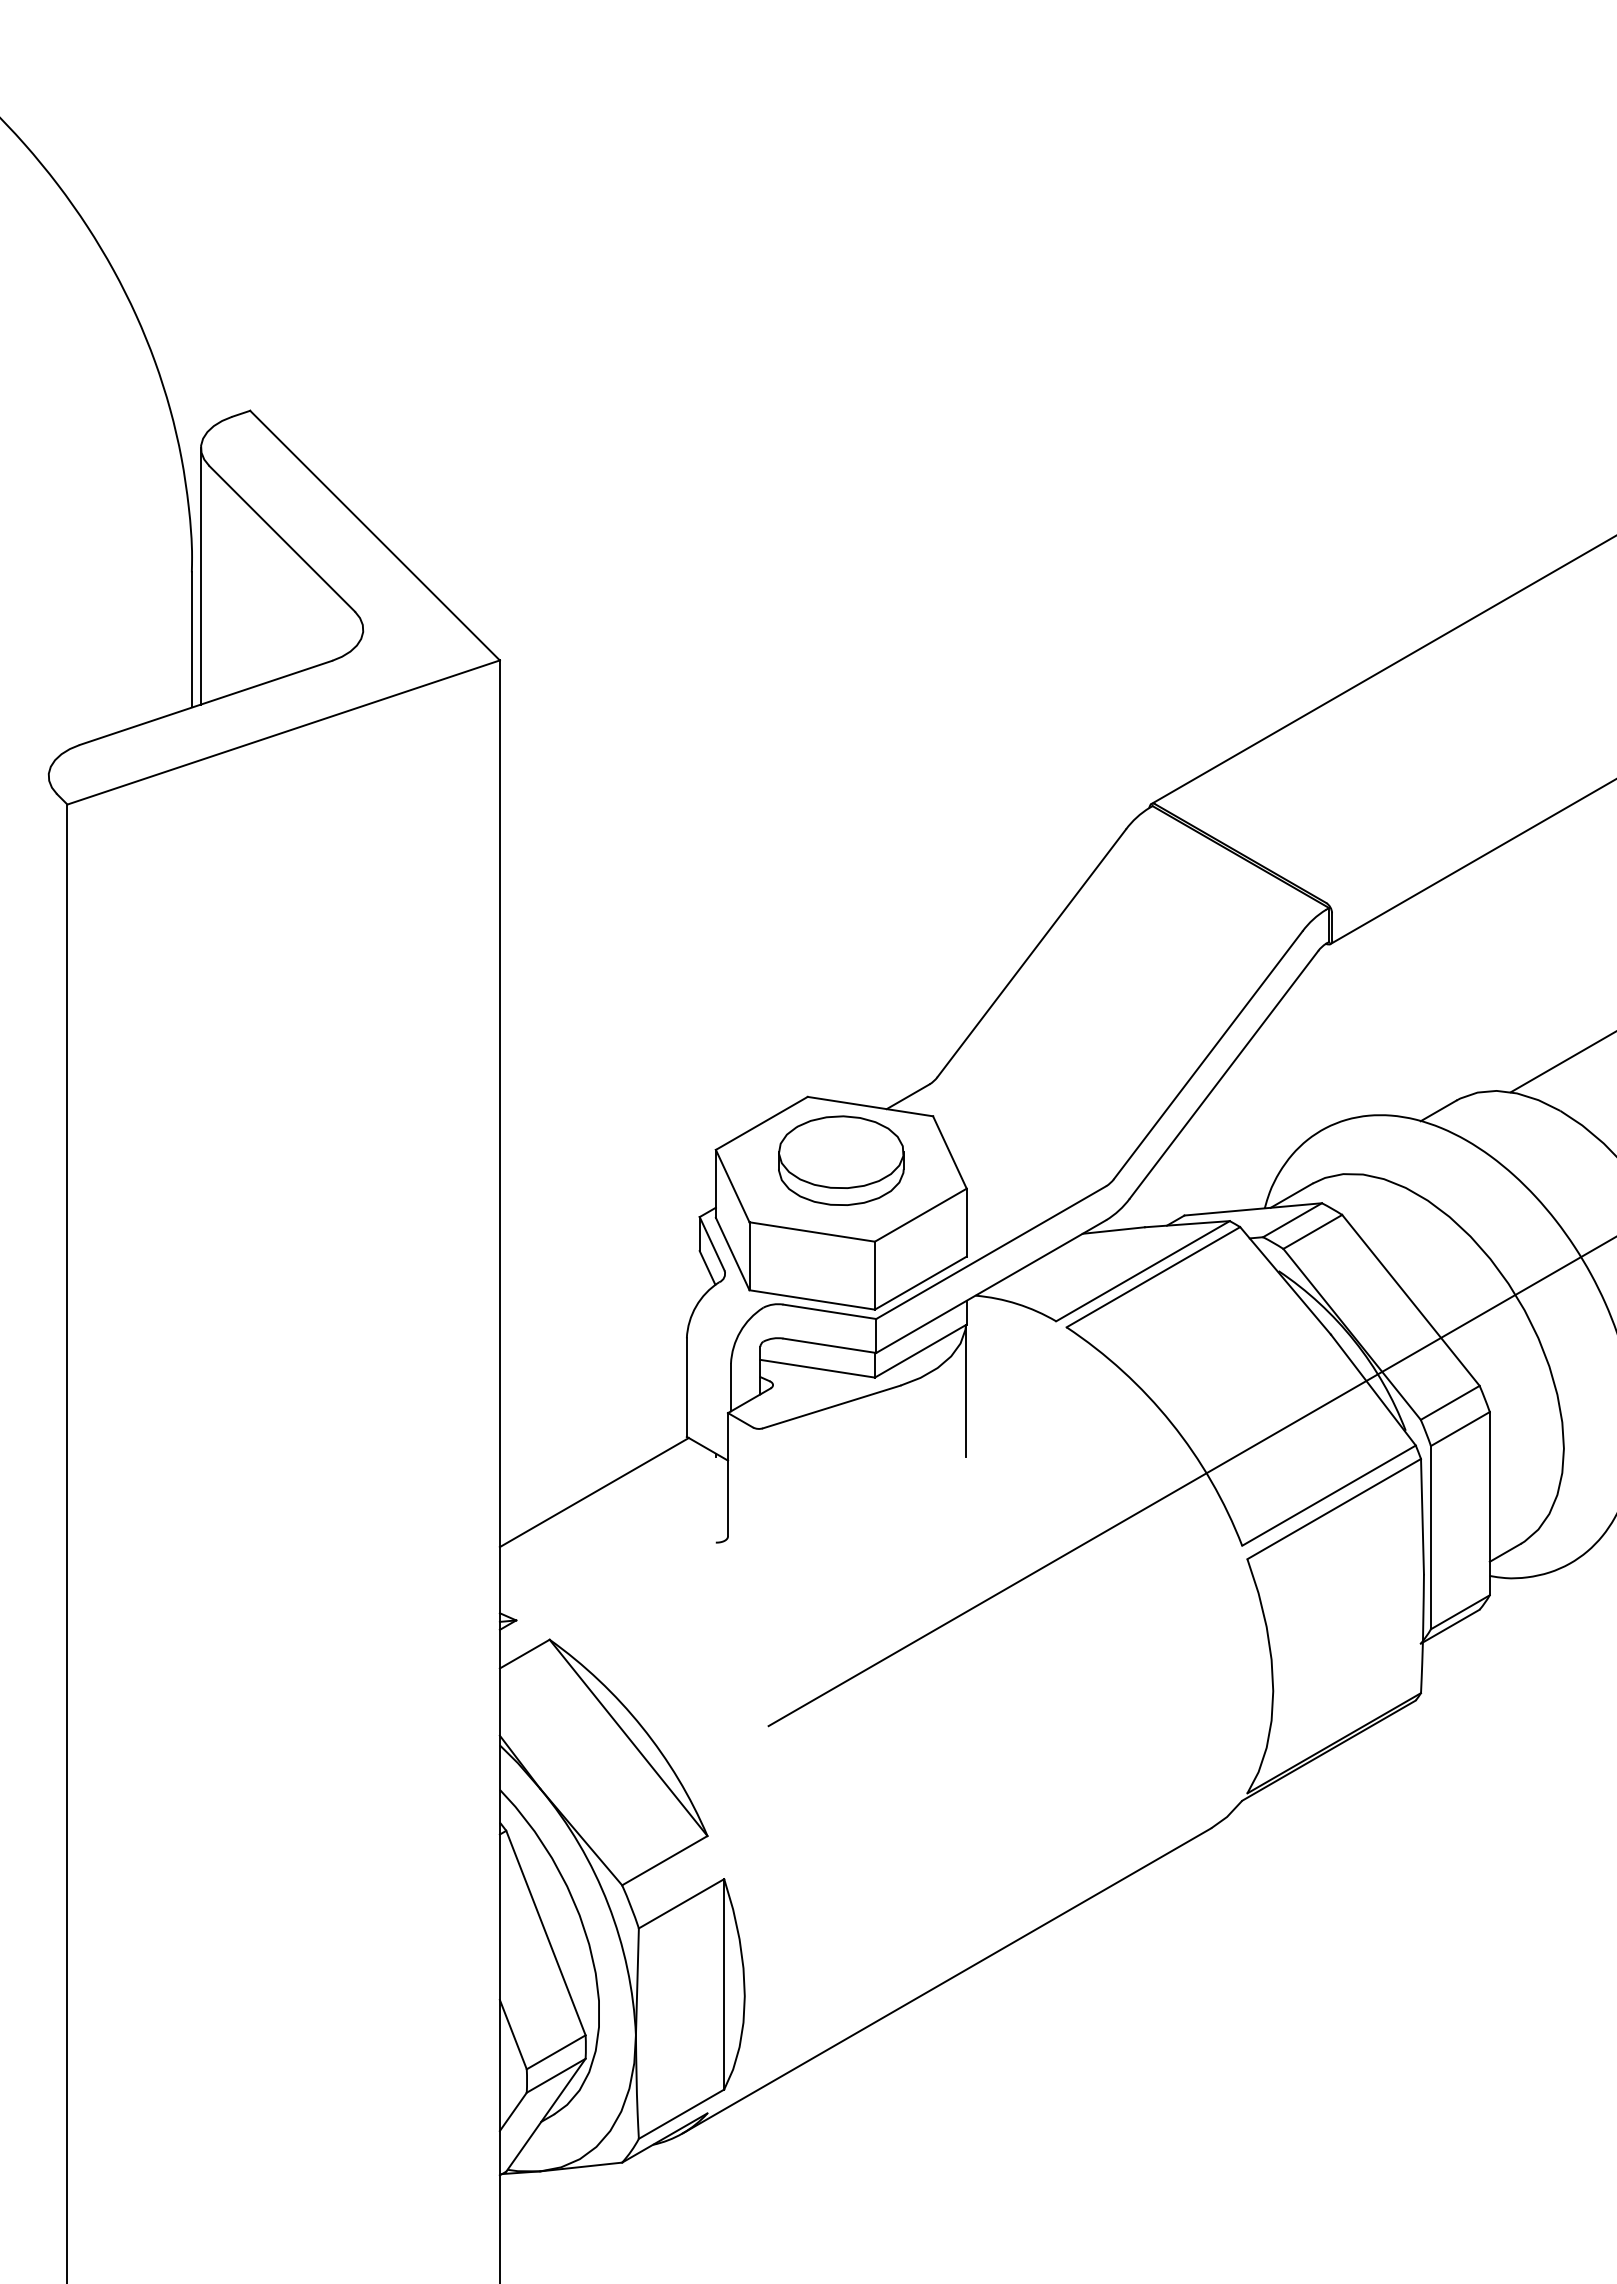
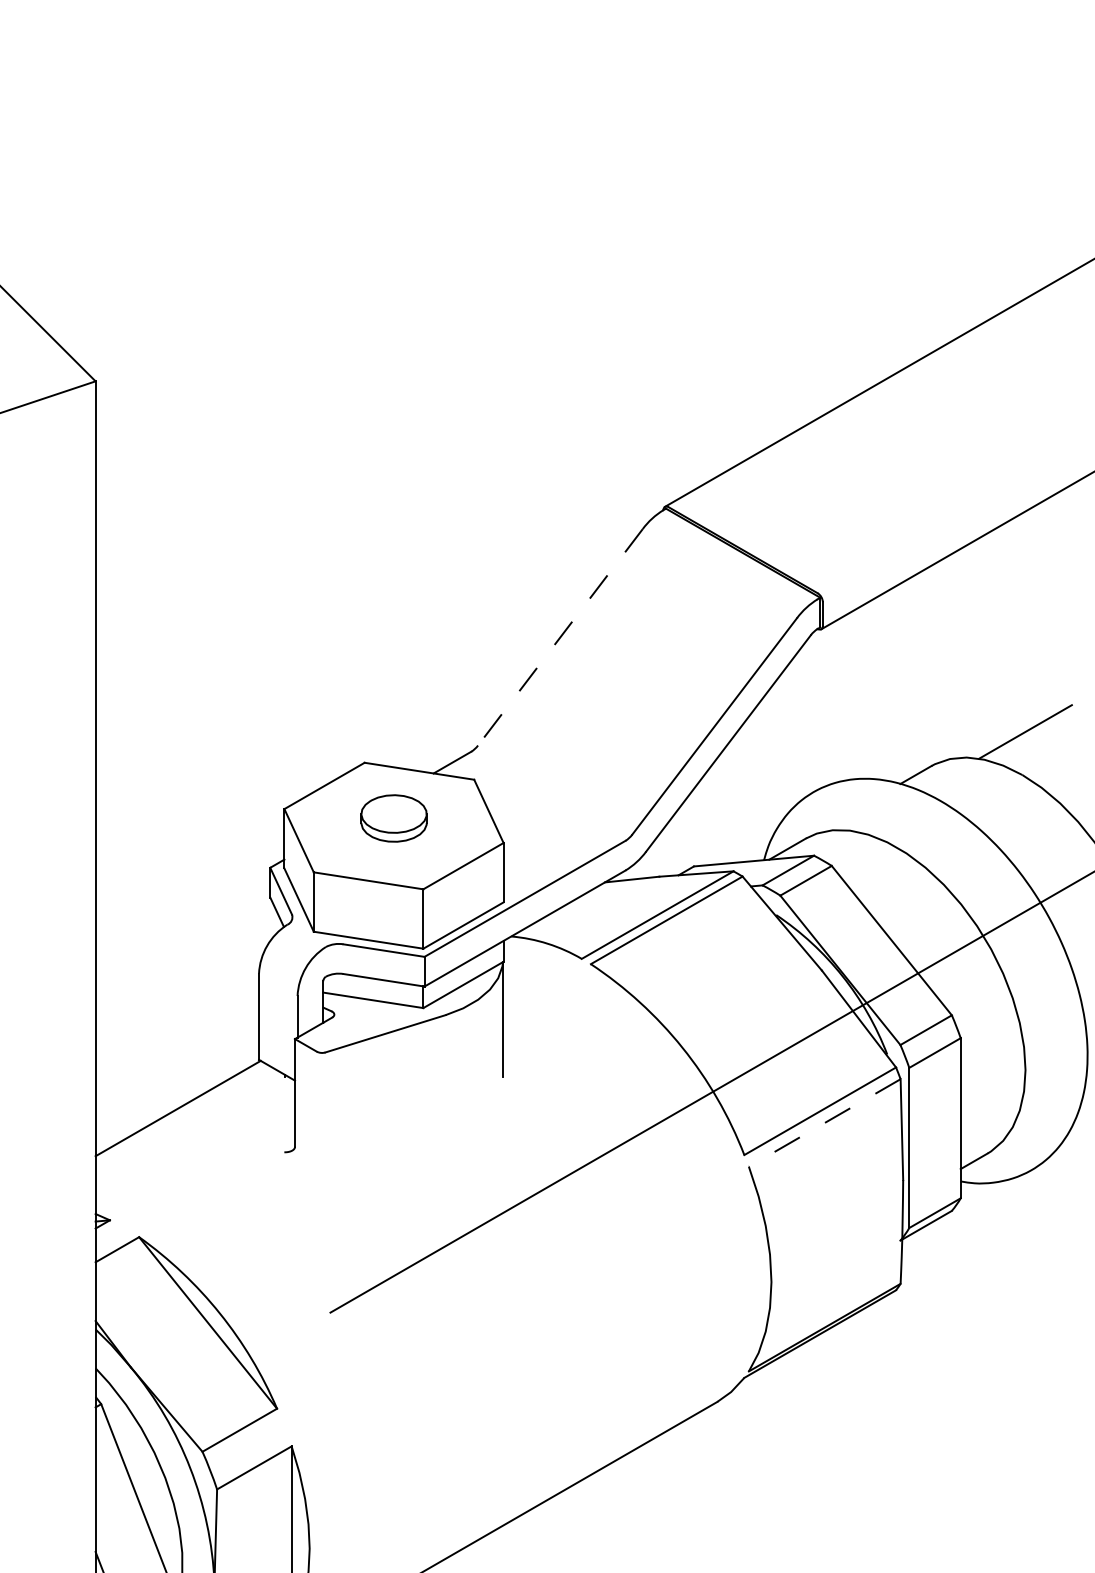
line: (1031, 953) -> (560, 637), solid -> dashed
part: (841, 1160) -> (394, 818), size x0.6
line: (1333, 1509) -> (824, 1123), solid -> dashed

